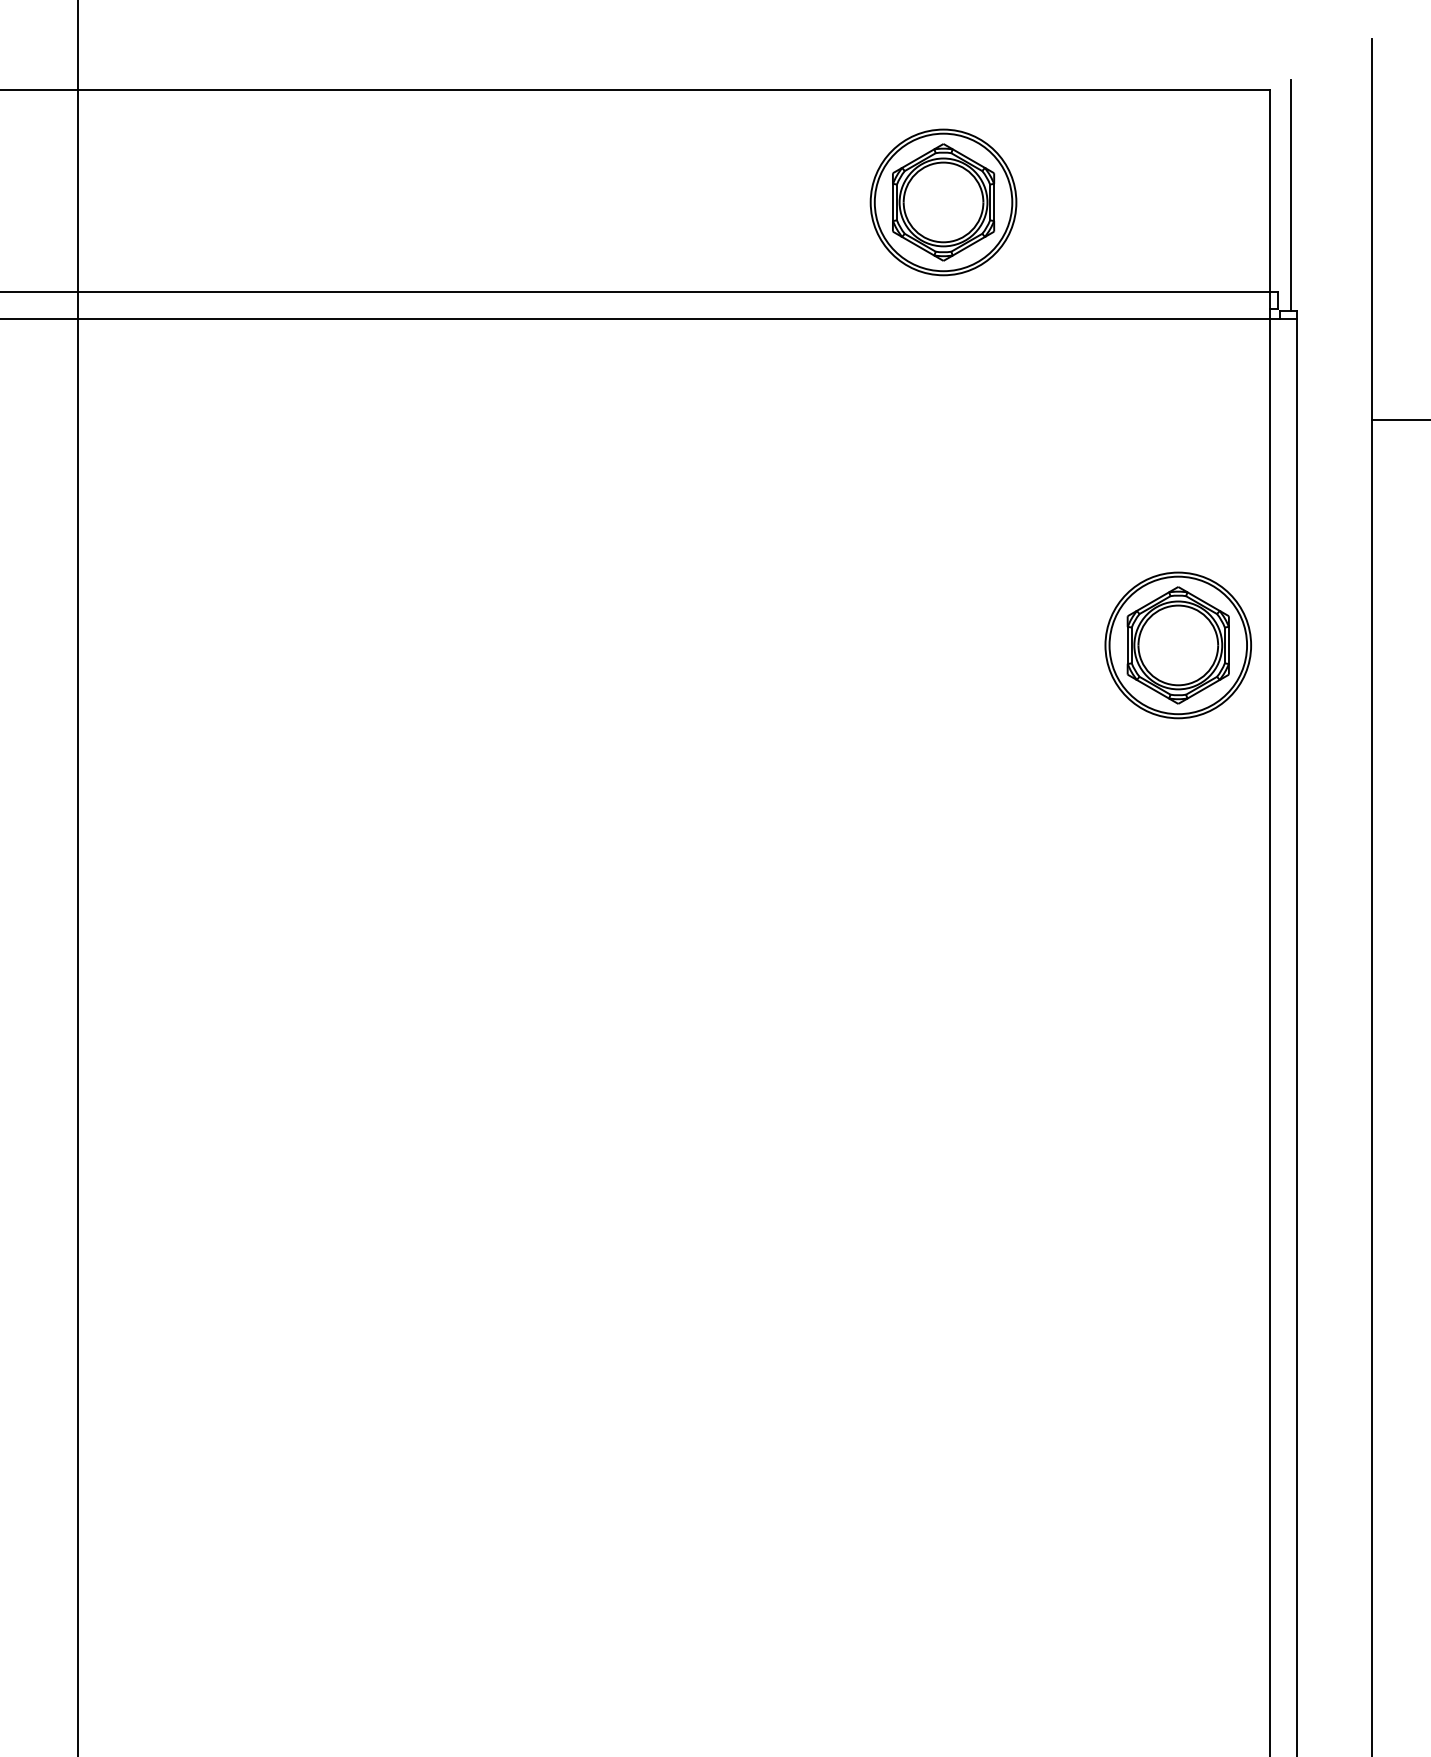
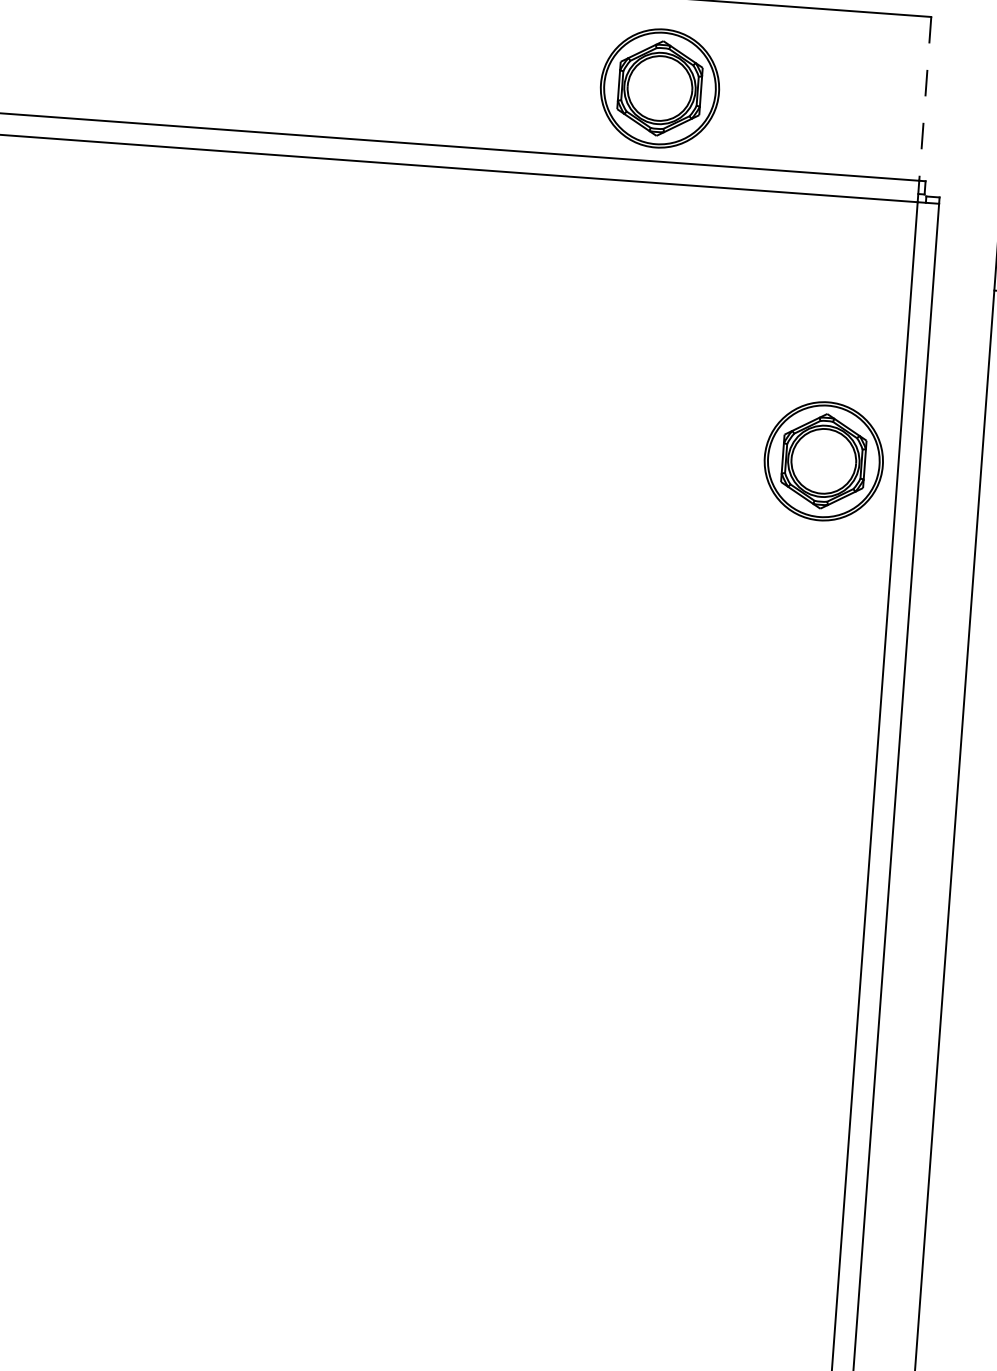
line: (1270, 191) -> (925, 99), solid -> dashed
line: (1290, 195) -> (941, 103), removed

